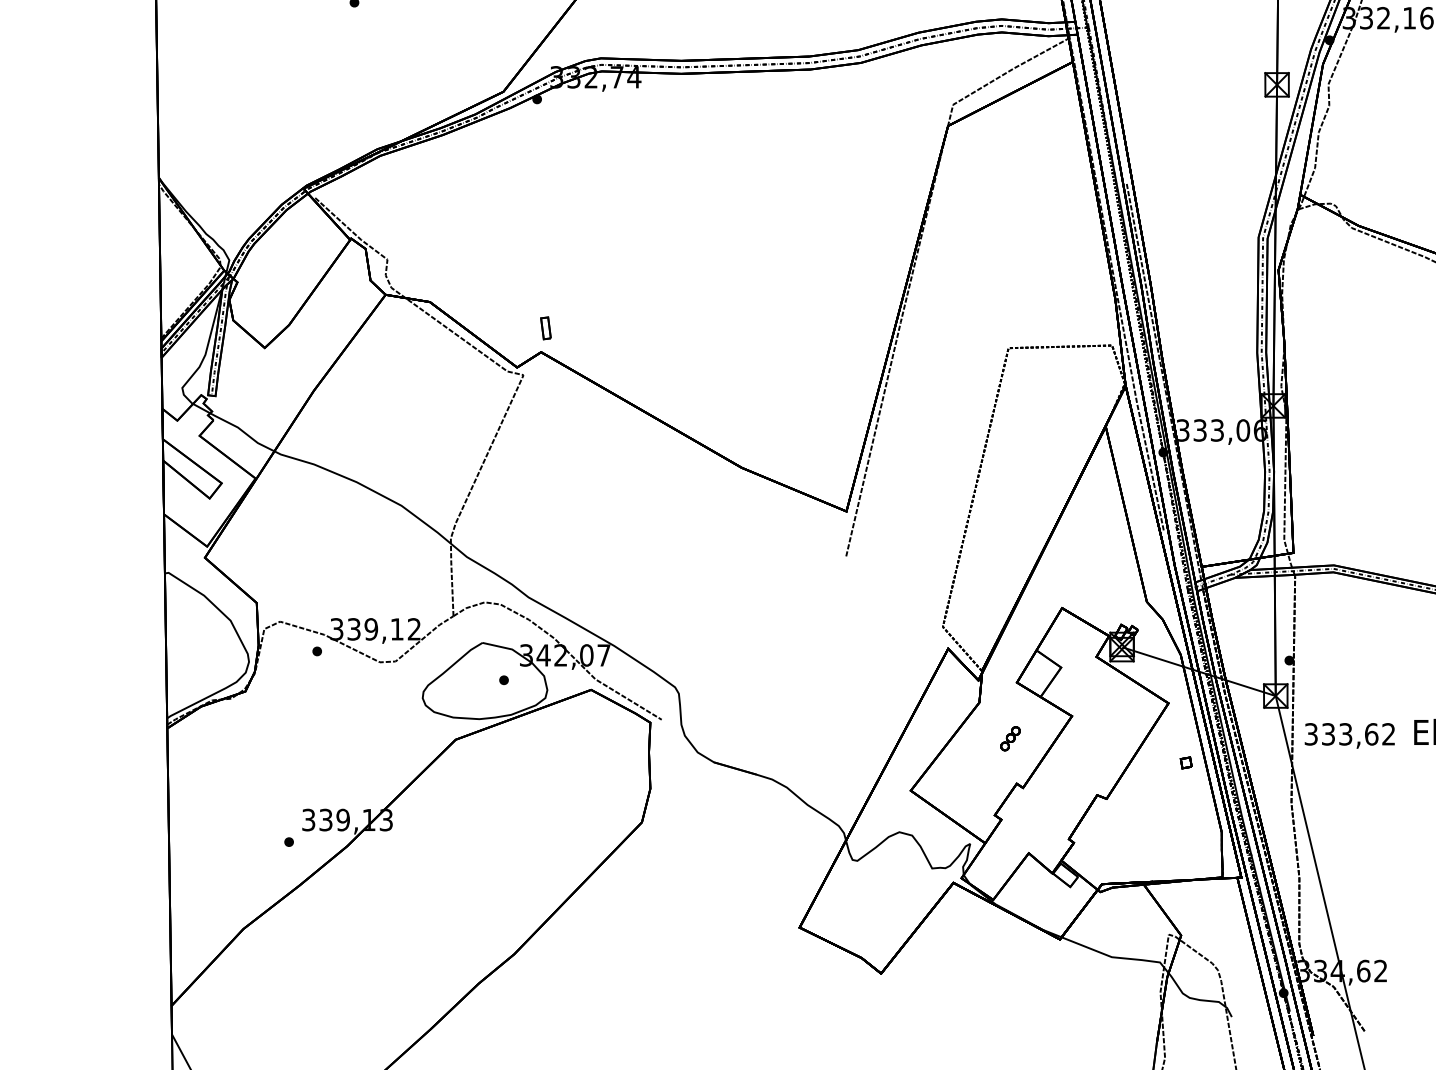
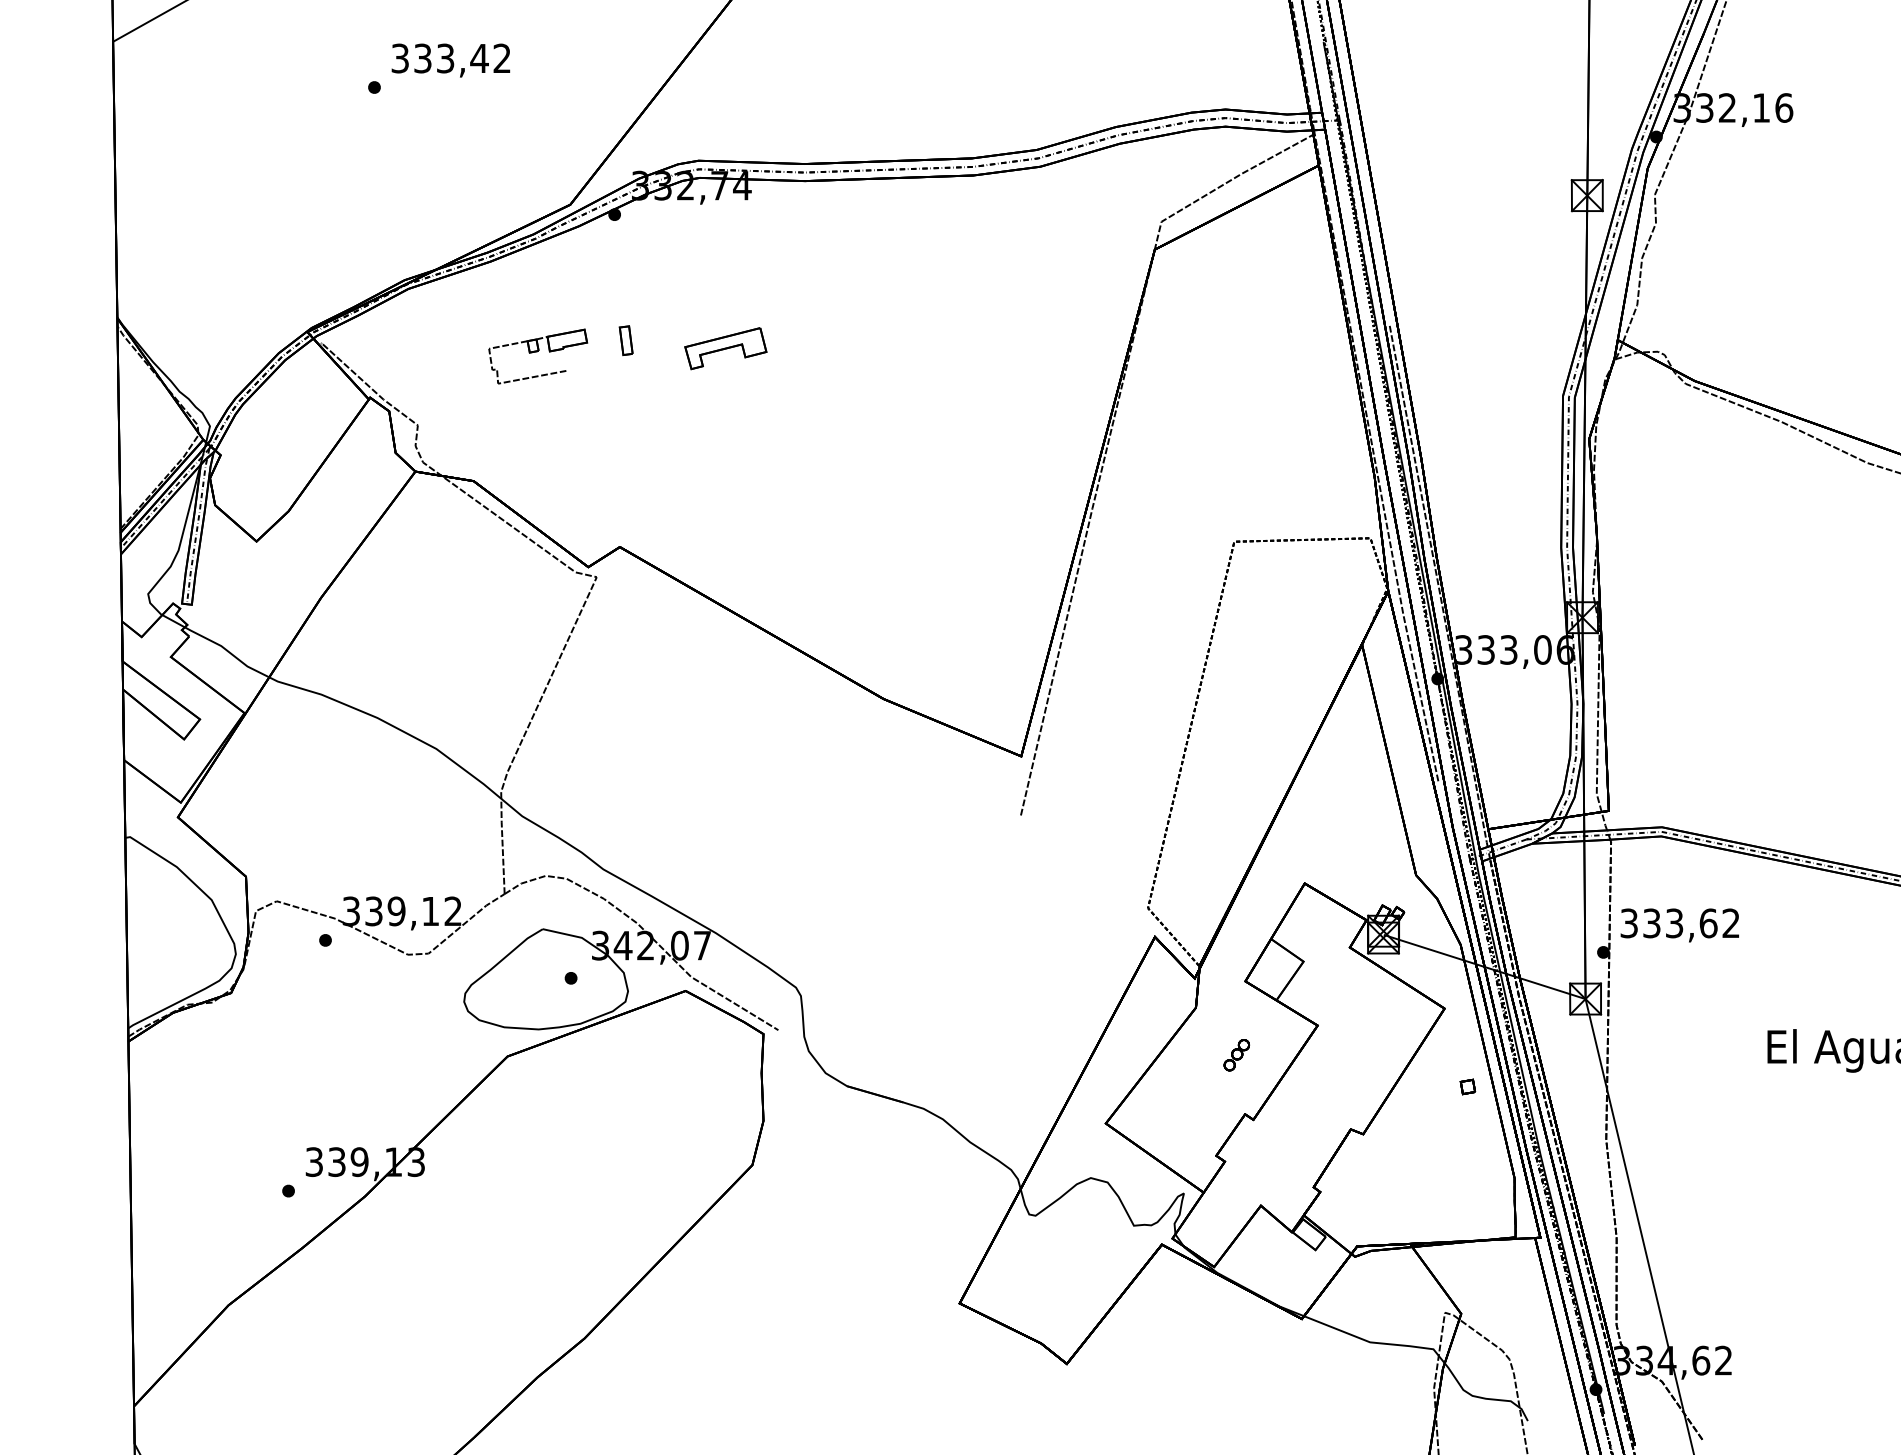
part: (621, 201) -> (725, 348), added
part: (479, 207) -> (538, 356), added
part: (545, 328) -> (625, 340), moved
text: (1349, 735) -> (1679, 925), moved

